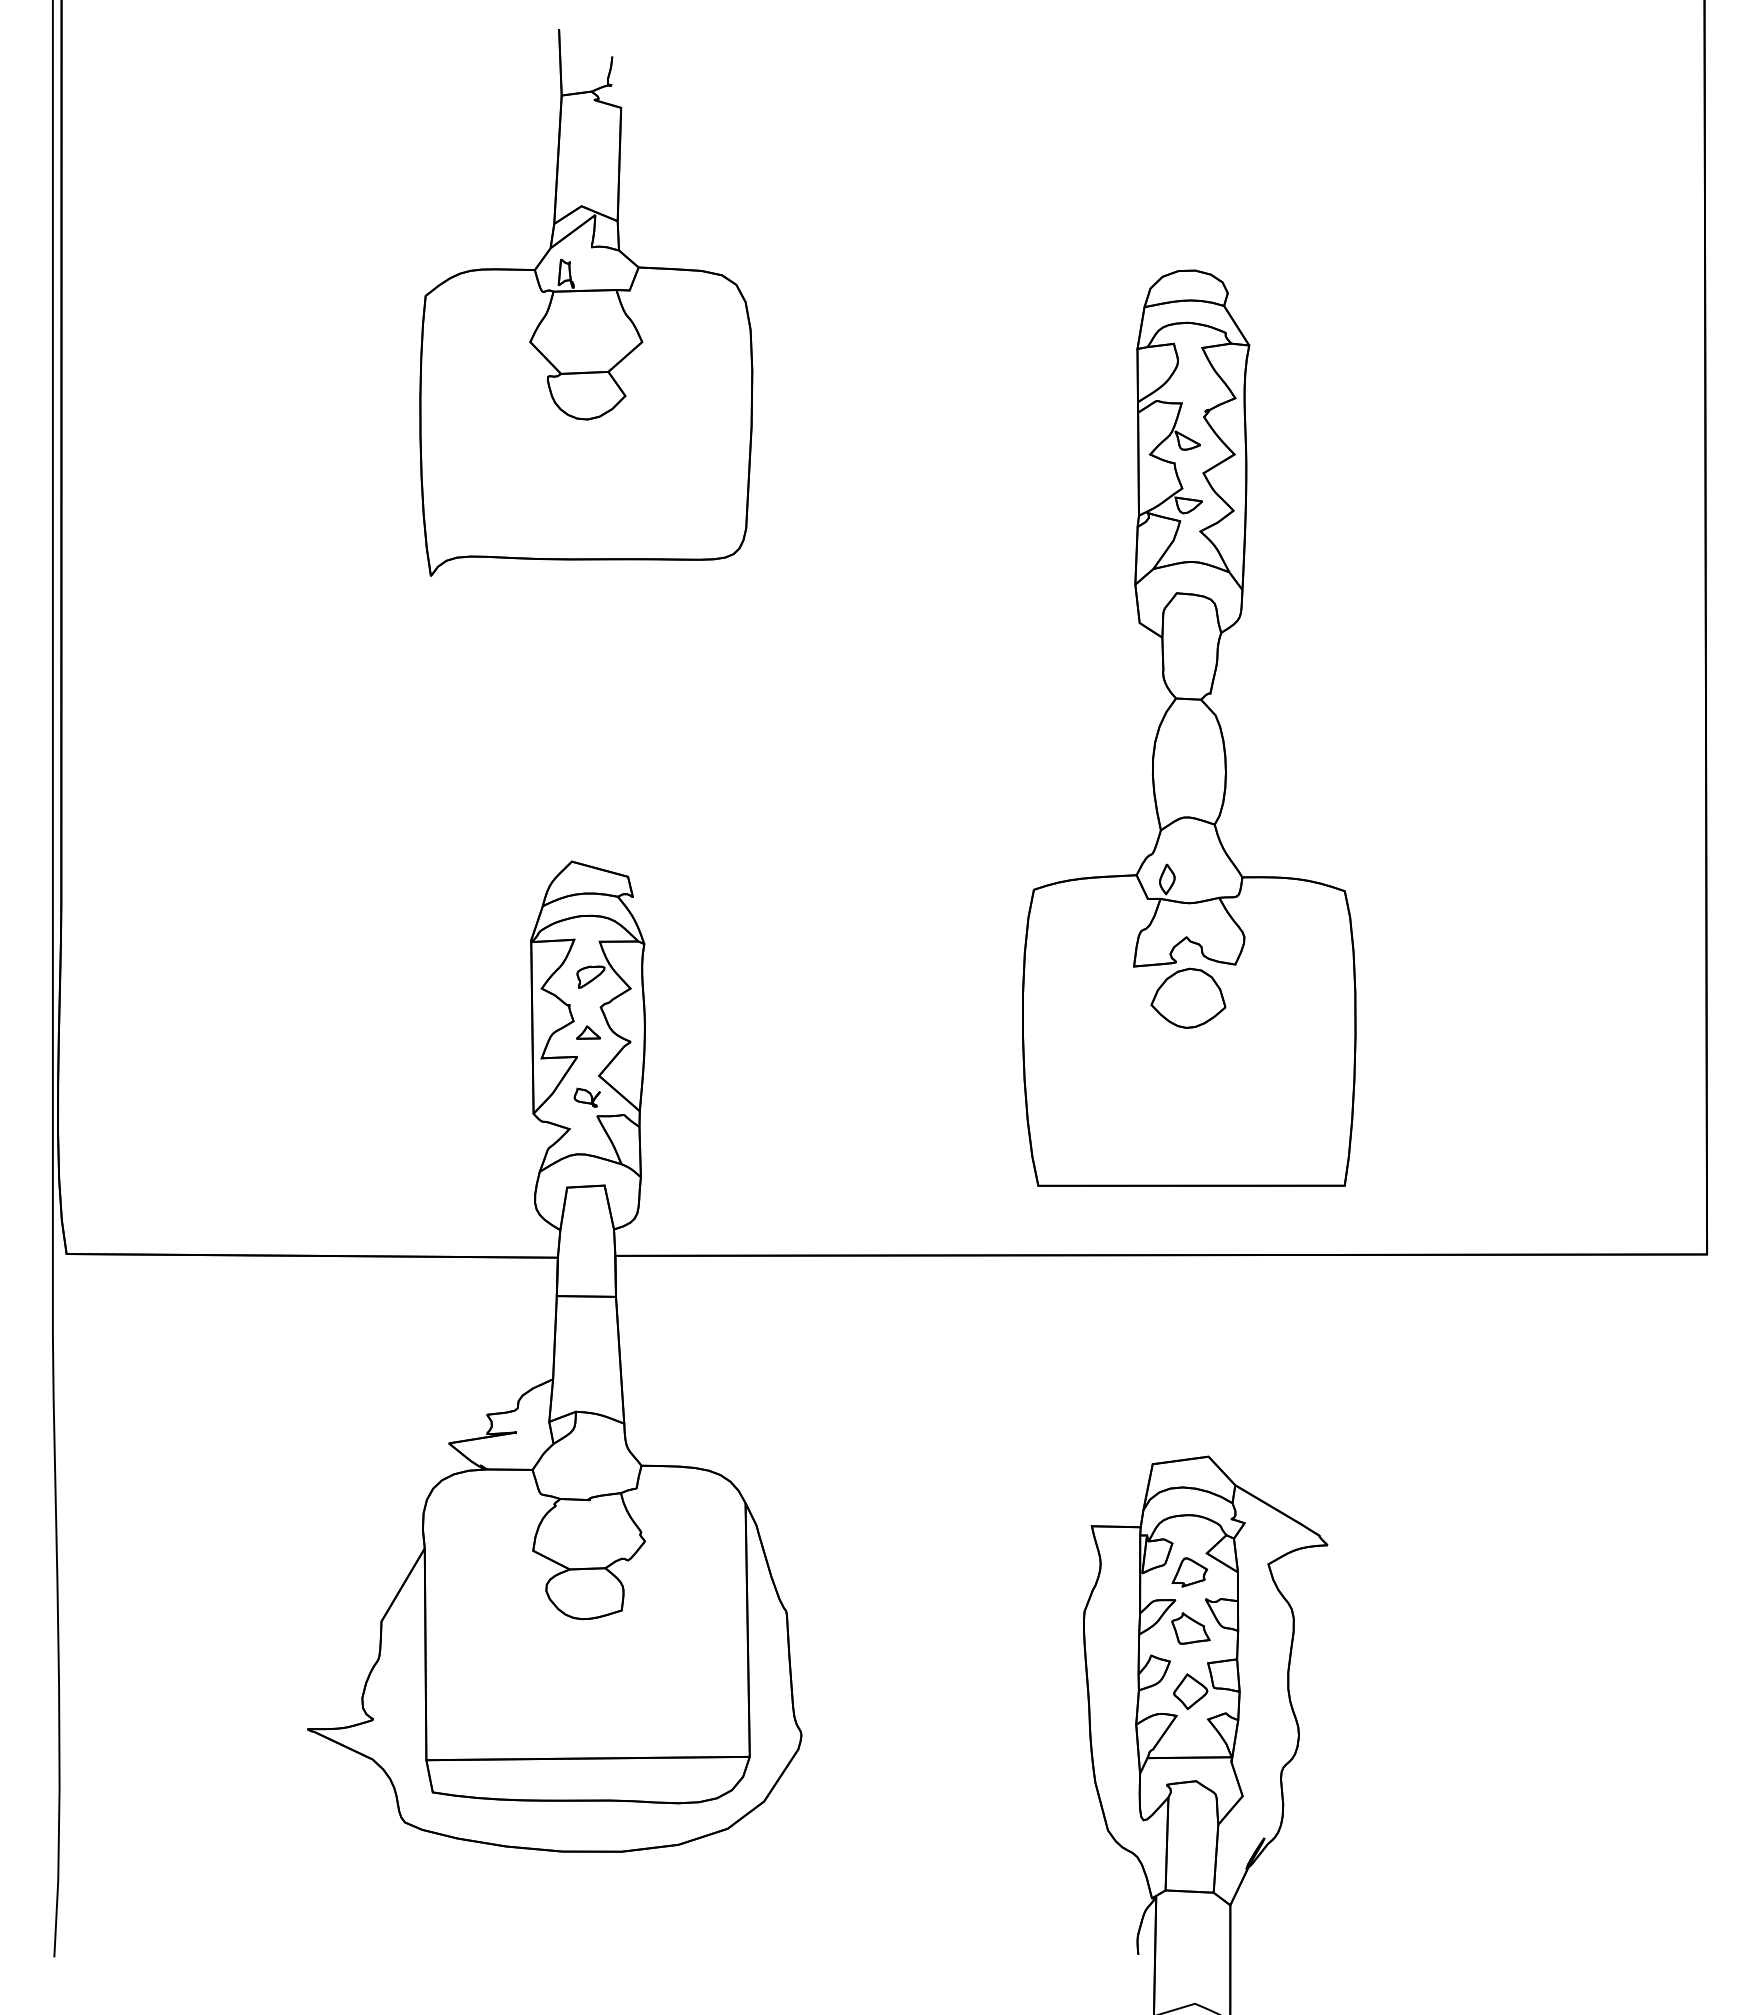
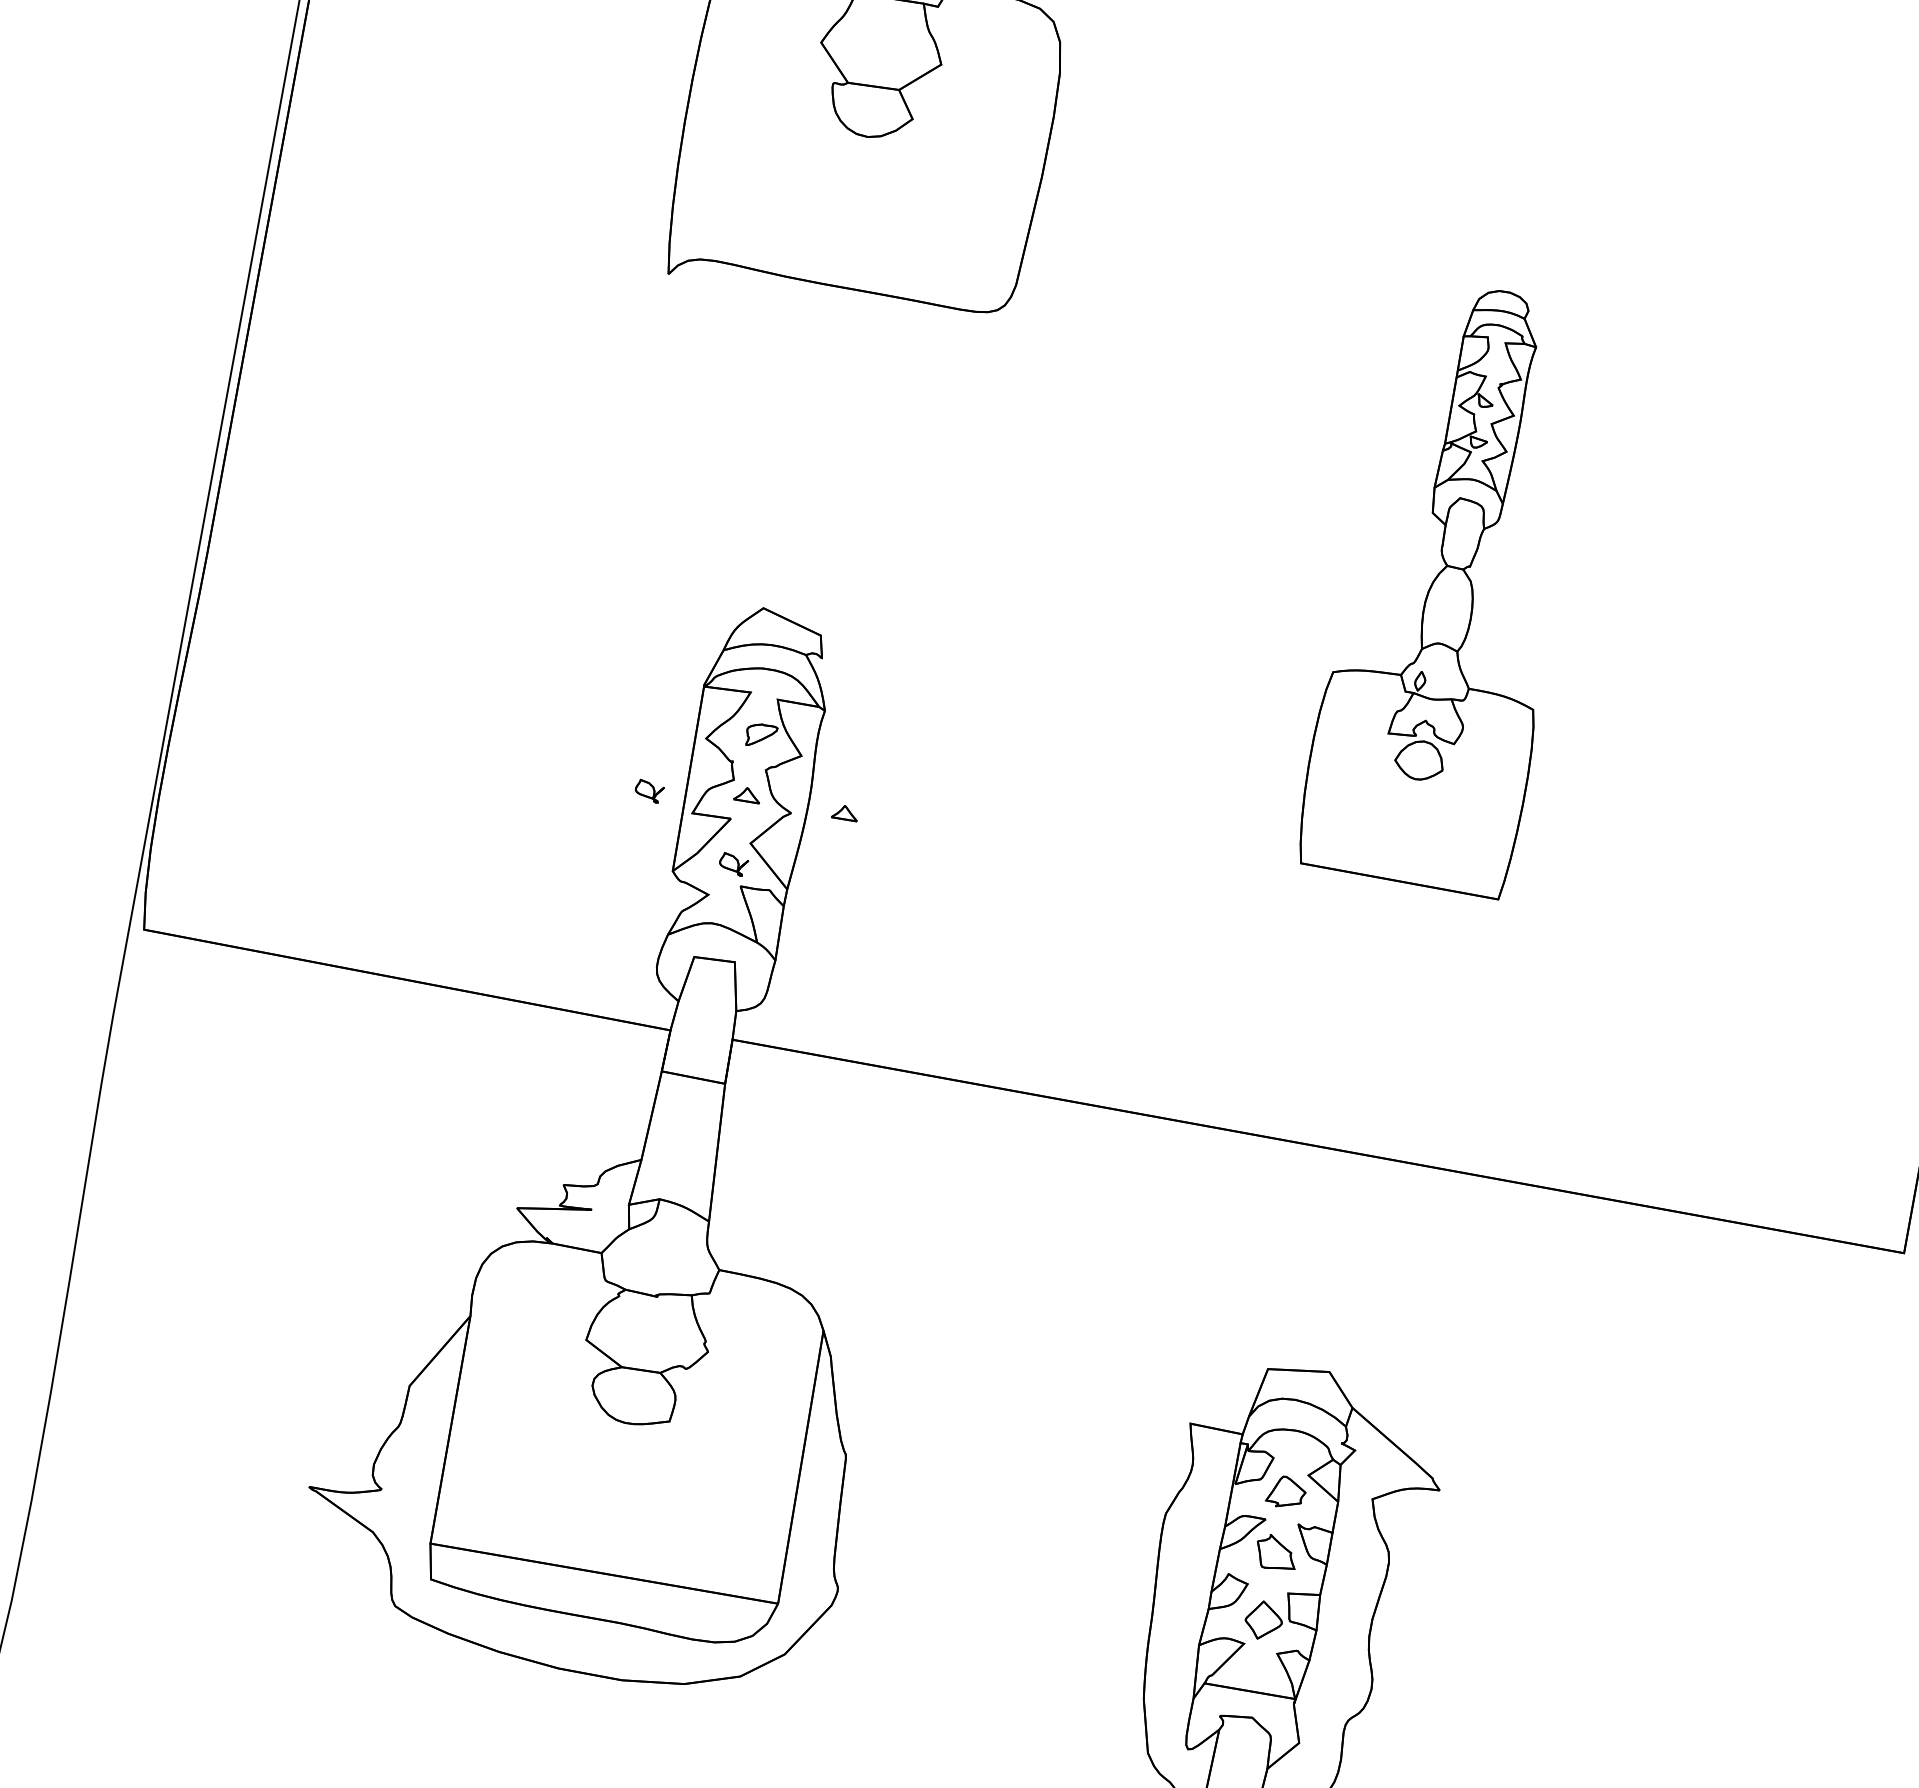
part: (1189, 727) -> (1452, 585), size x0.6
part: (679, 1032) -> (845, 812), added
part: (498, 1045) -> (648, 791), added

